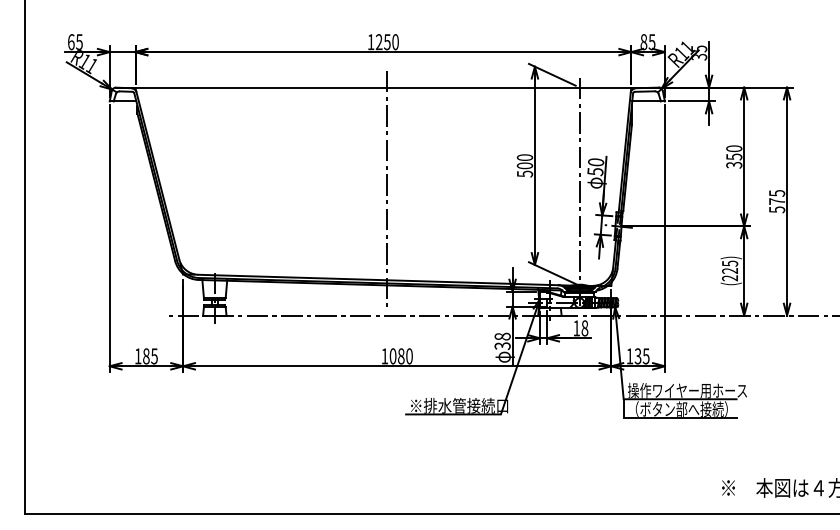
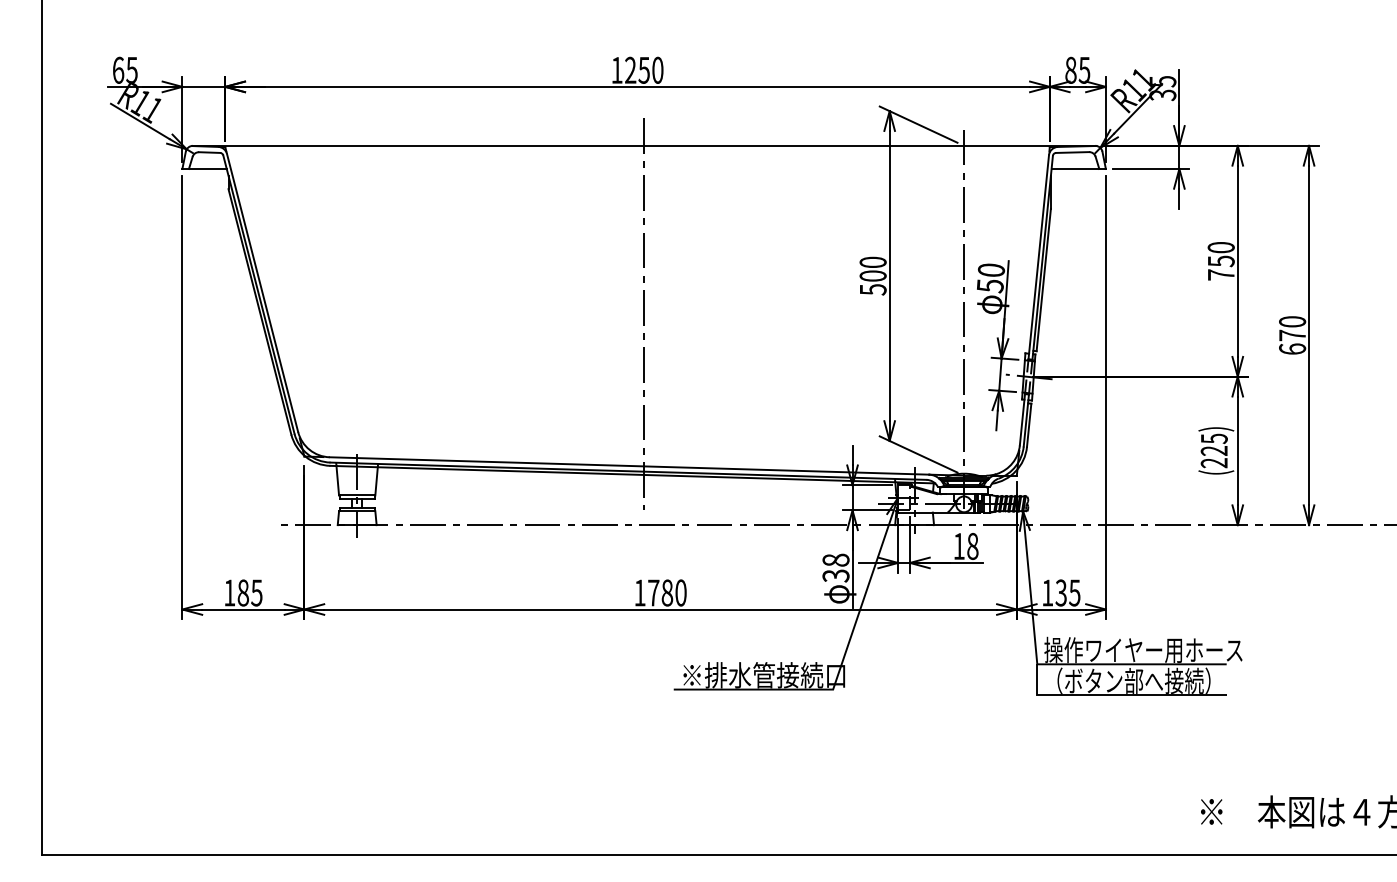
text: (734, 164) -> (1221, 273), 350 -> 750
text: (777, 201) -> (1293, 335), 575 -> 670
text: (392, 356) -> (652, 593), 1080 -> 1780

